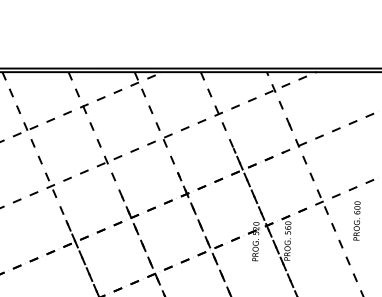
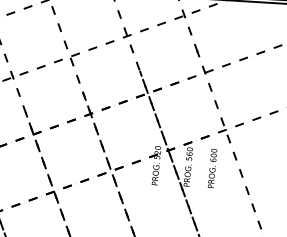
text: (356, 220) -> (212, 167), moved

